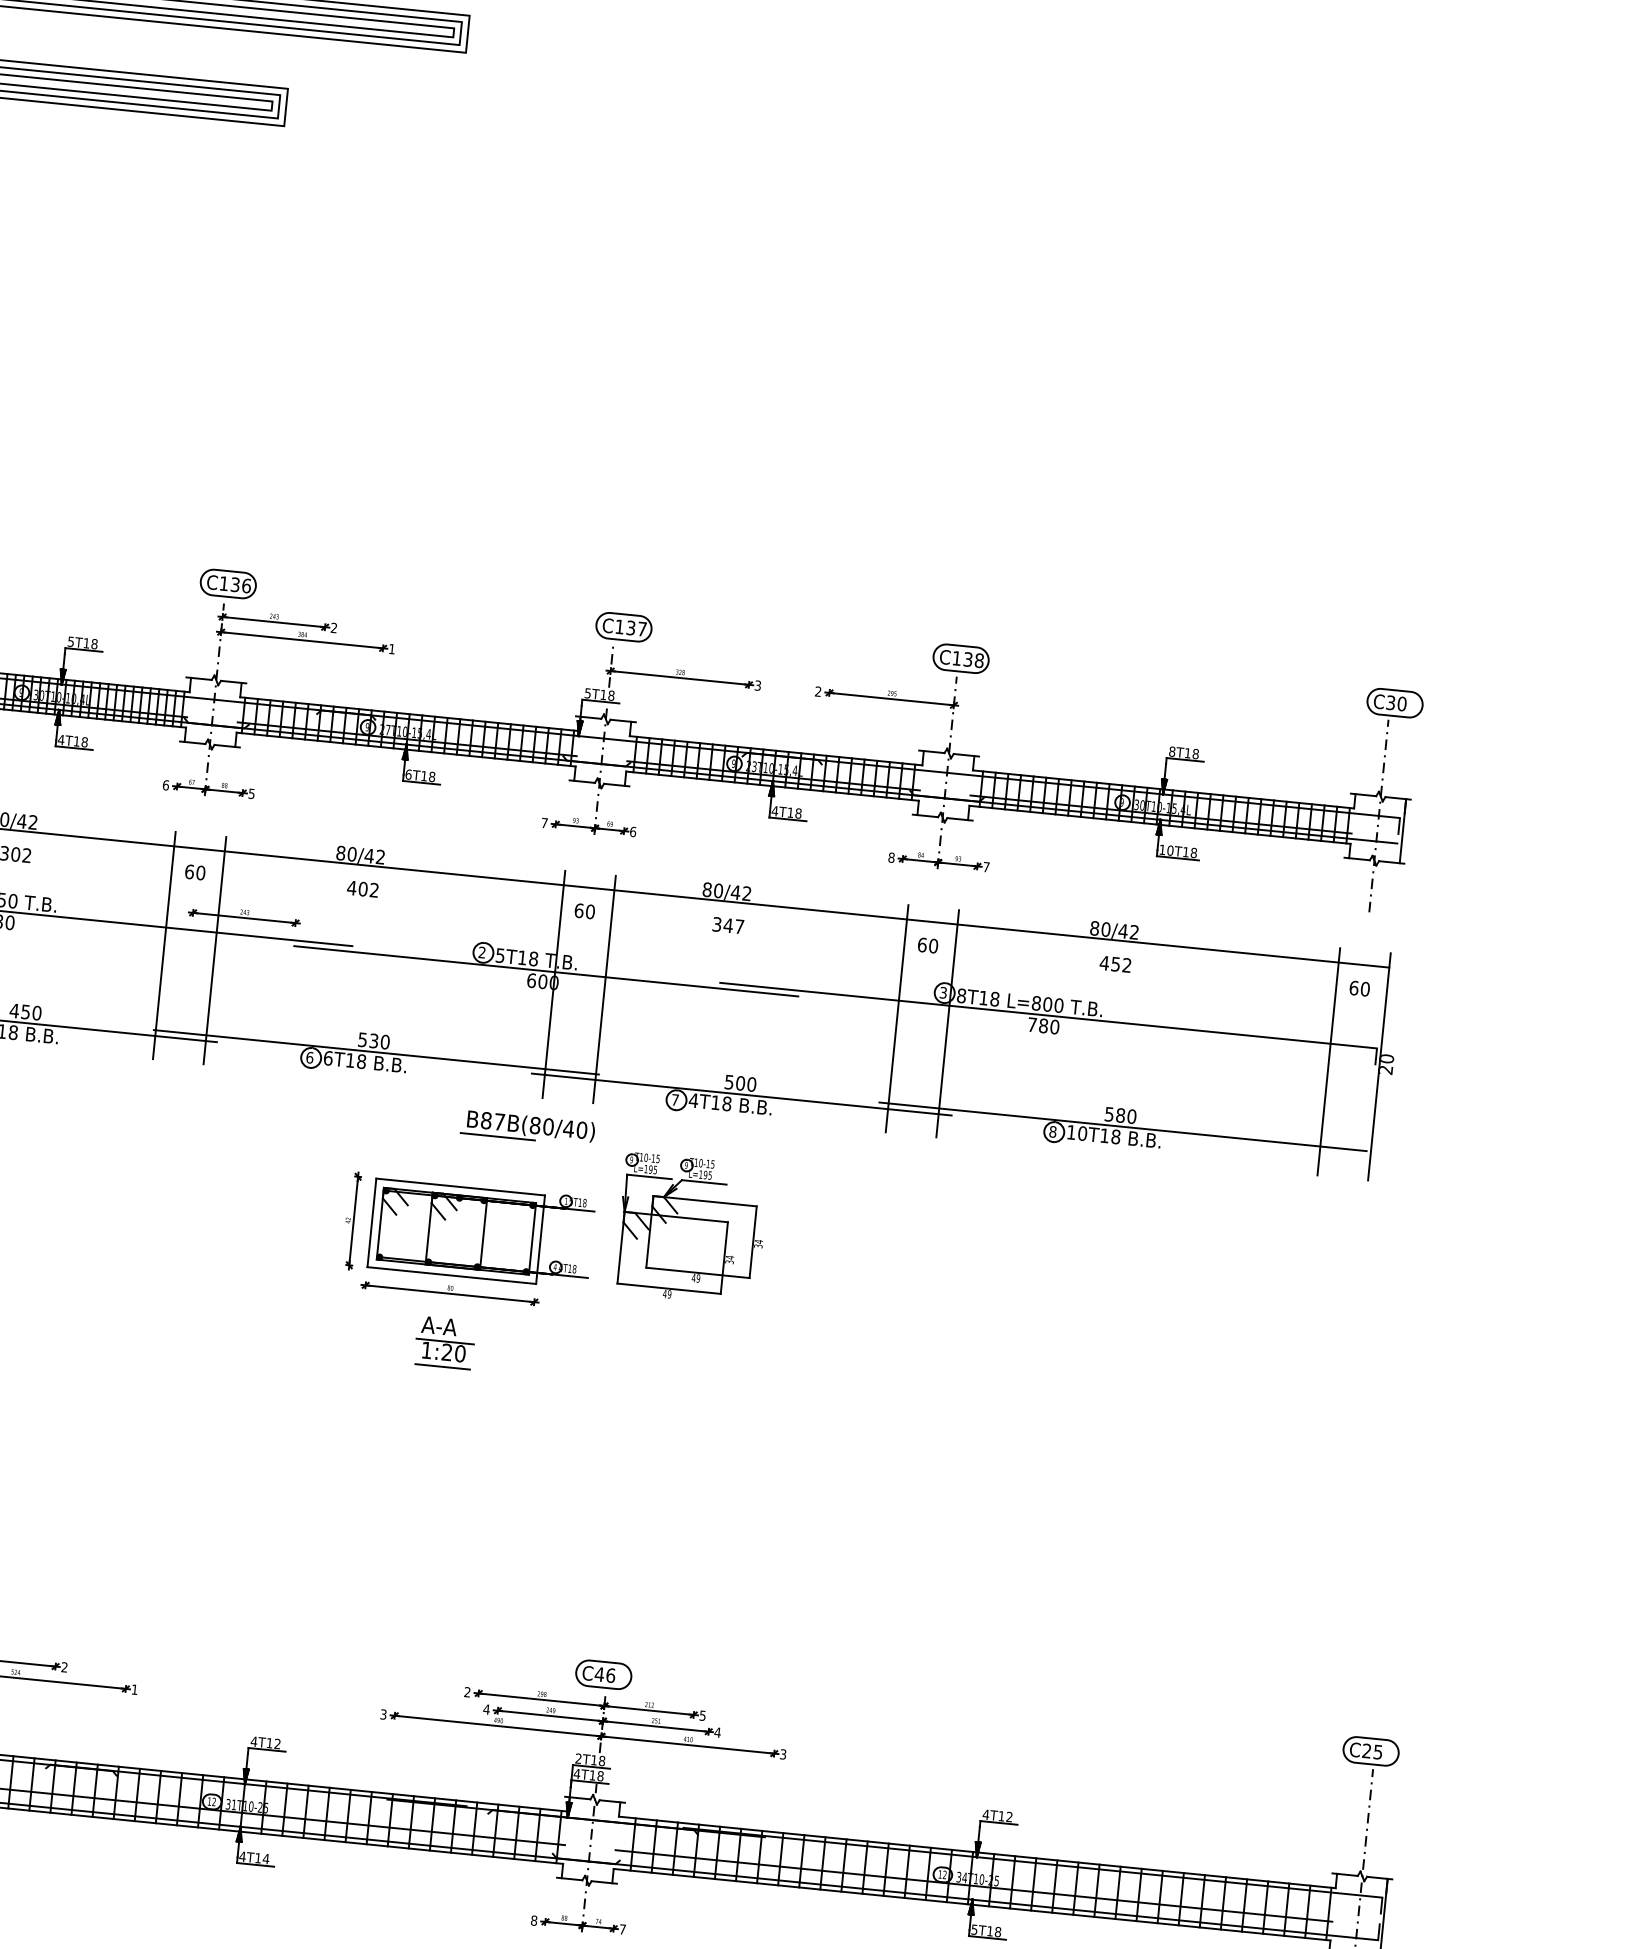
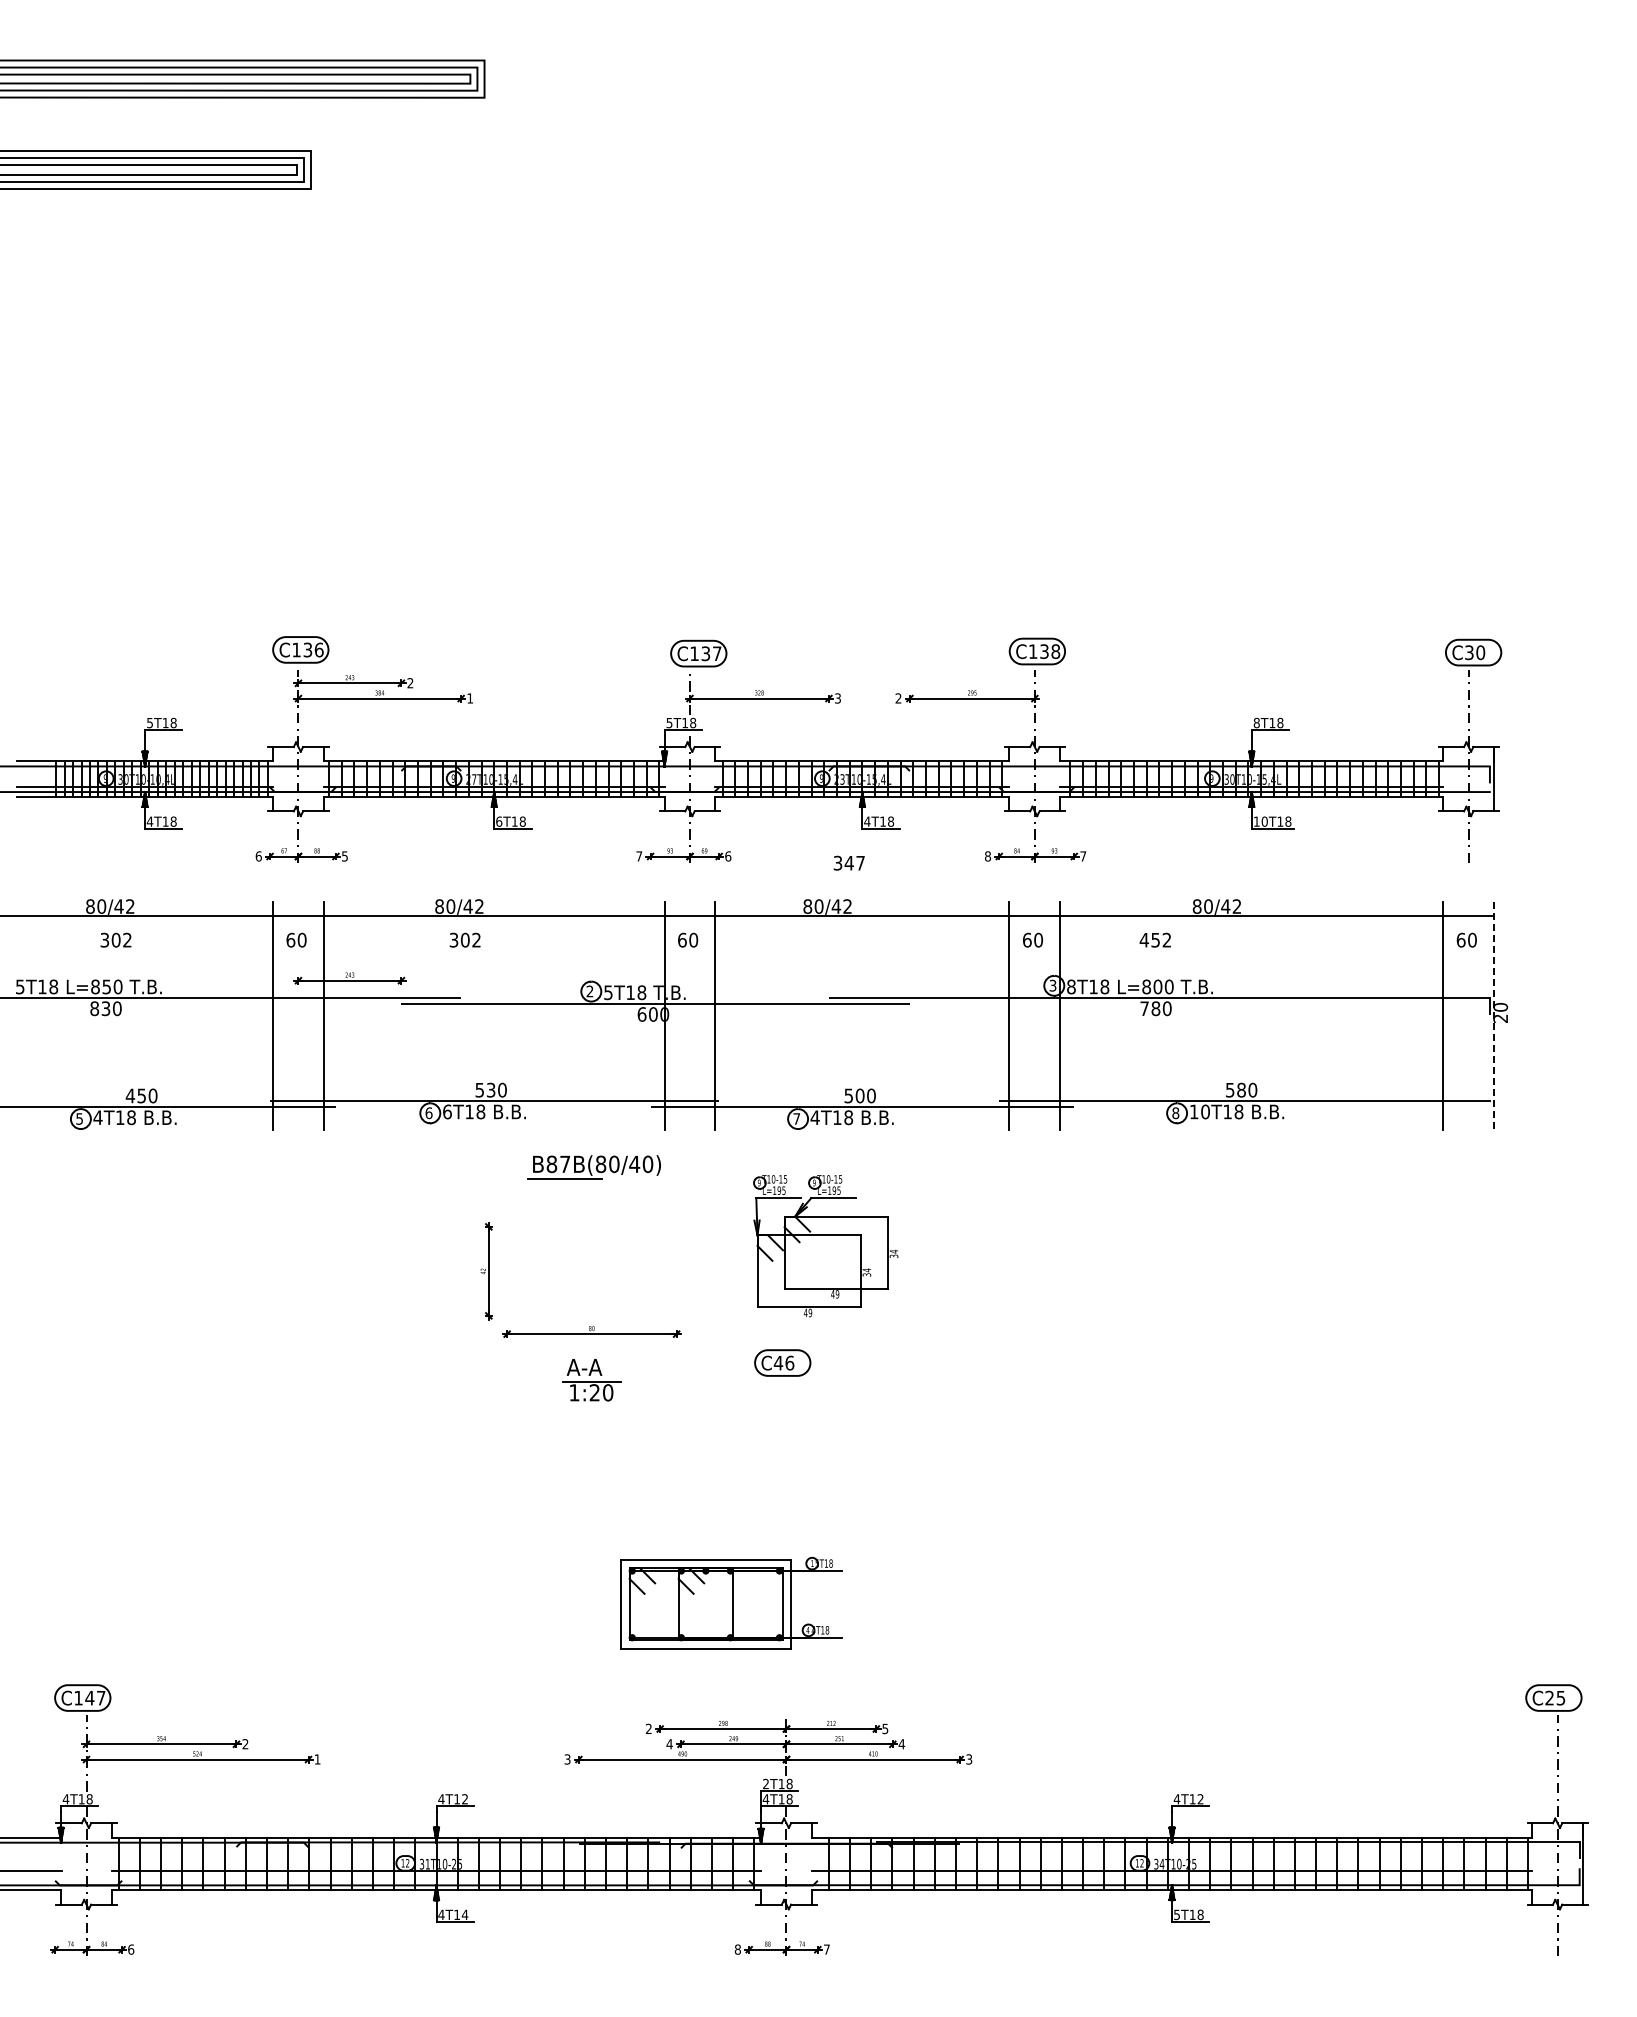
text: (351, 887) -> (453, 939), 402 -> 302
text: (727, 924) -> (848, 862), moved
text: (1114, 963) -> (1154, 939), moved
line: (1379, 1067) -> (1494, 1016), solid -> dashed
part: (527, 1127) -> (593, 1167), moved
part: (481, 1231) -> (731, 1602), moved
line: (442, 1366) -> (591, 1407), removed
part: (603, 1674) -> (782, 1362), moved

